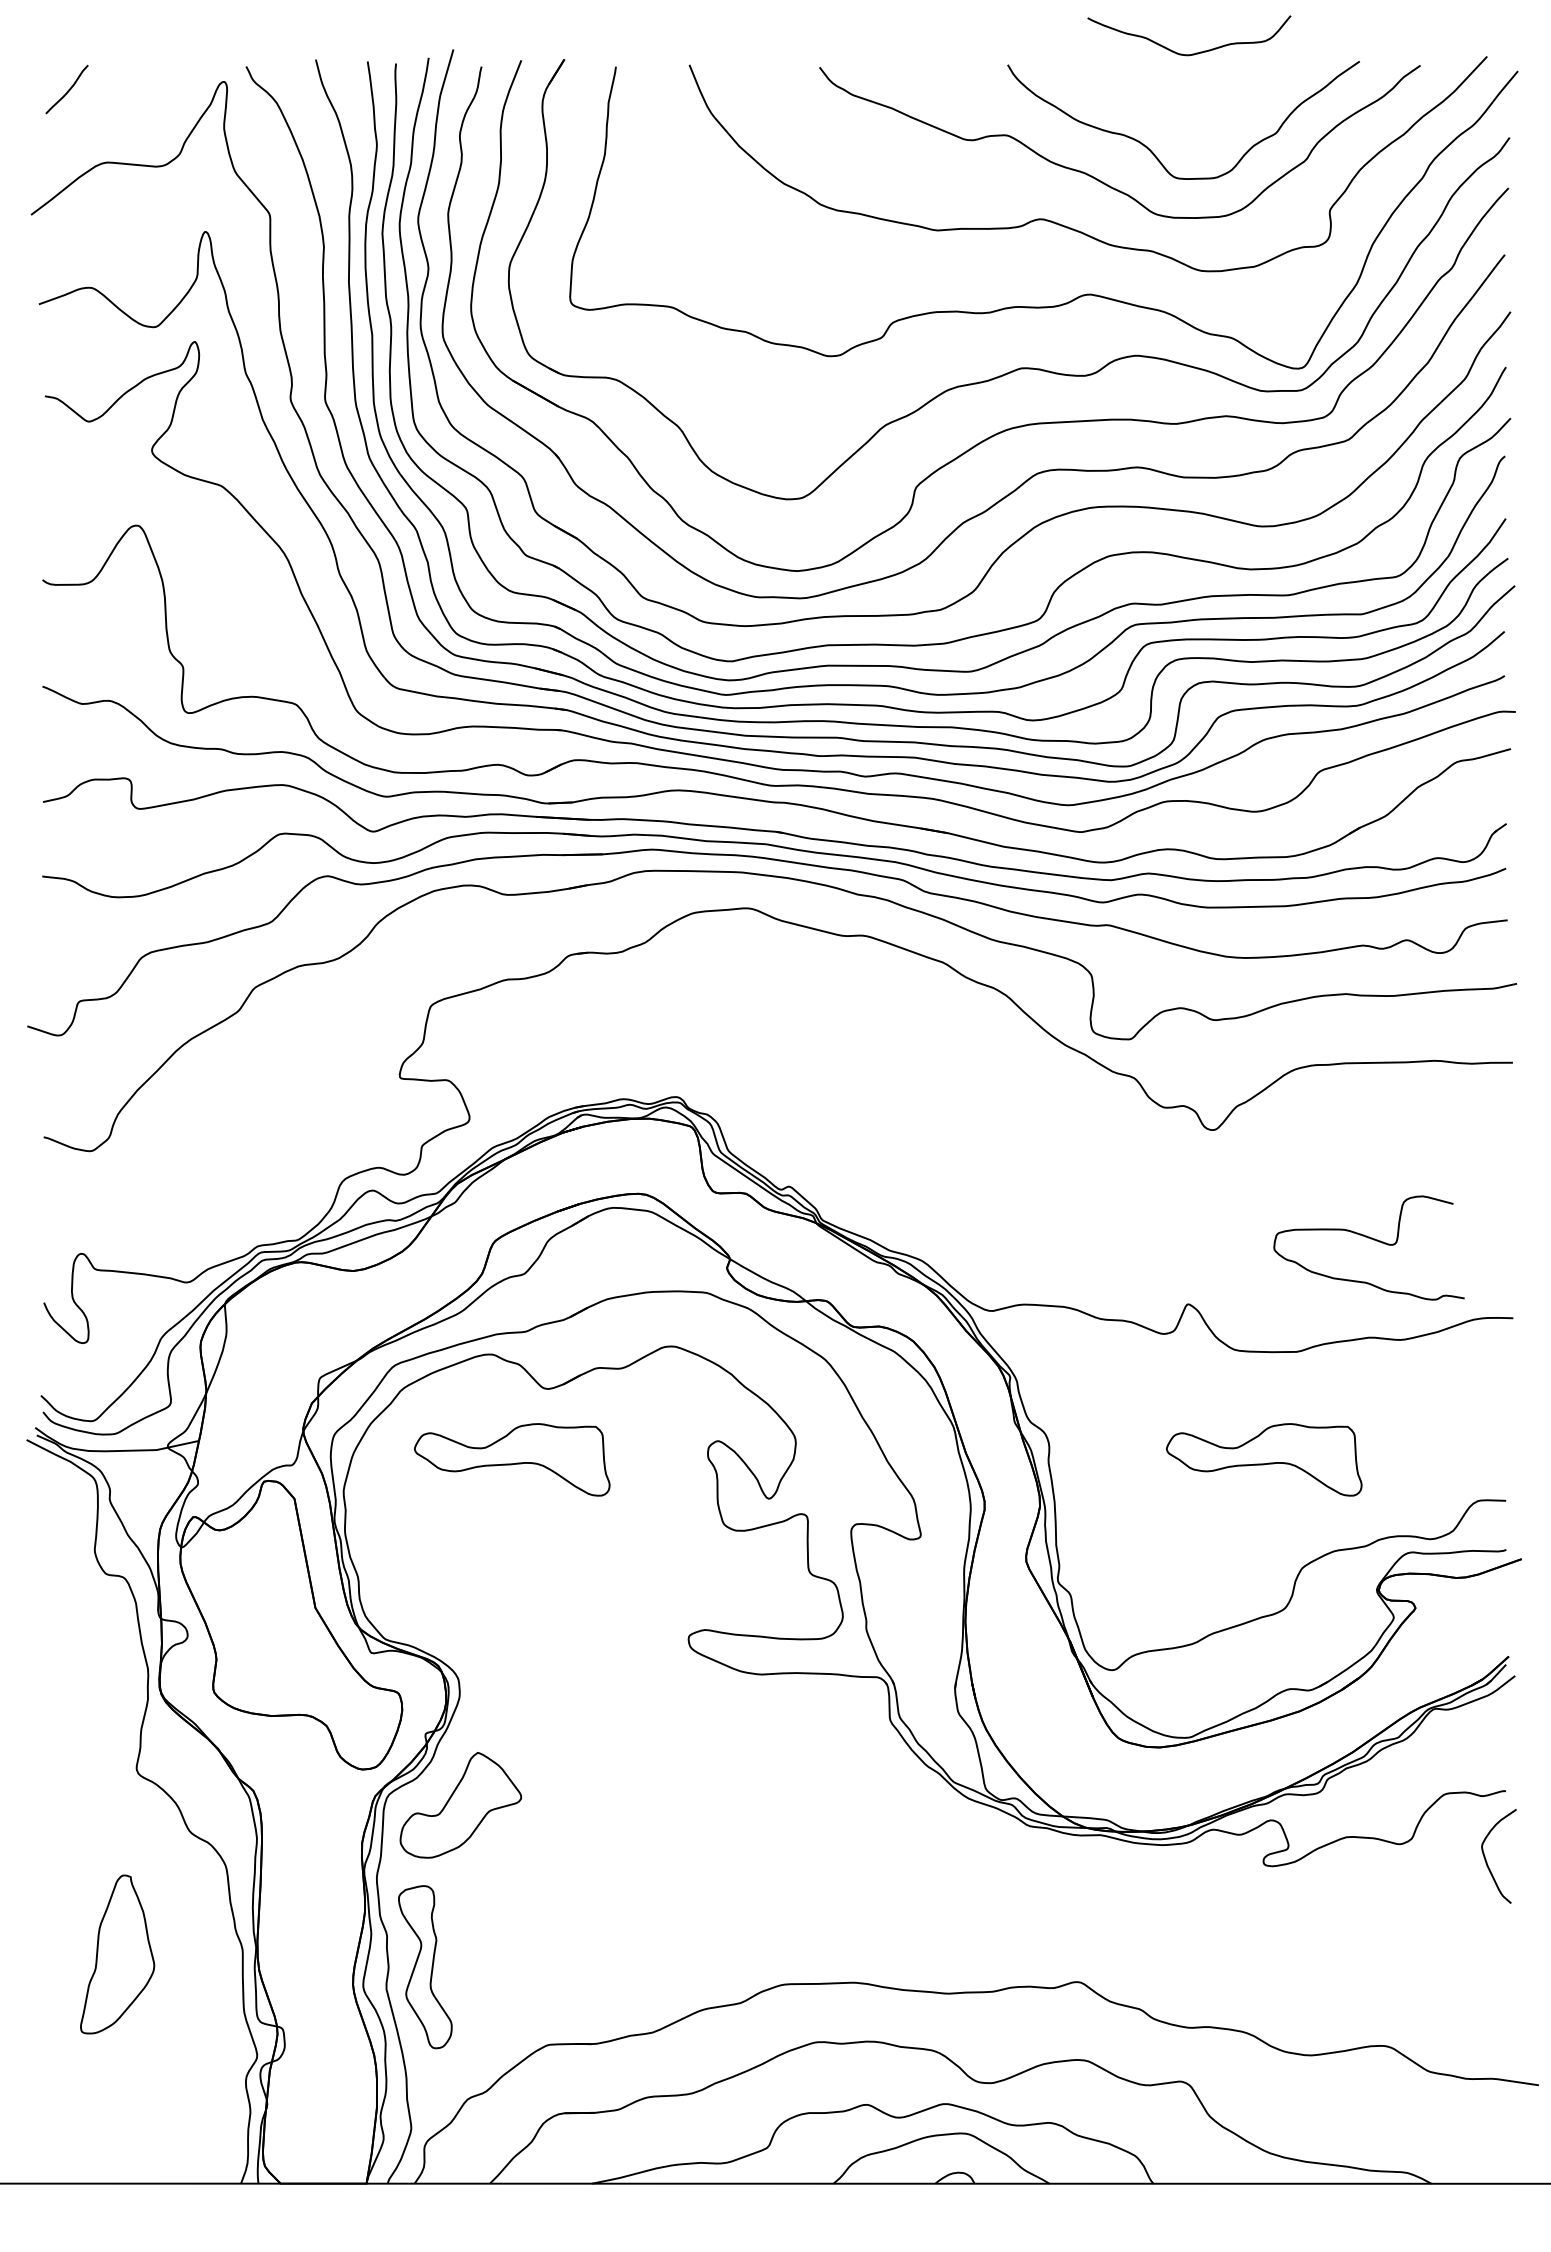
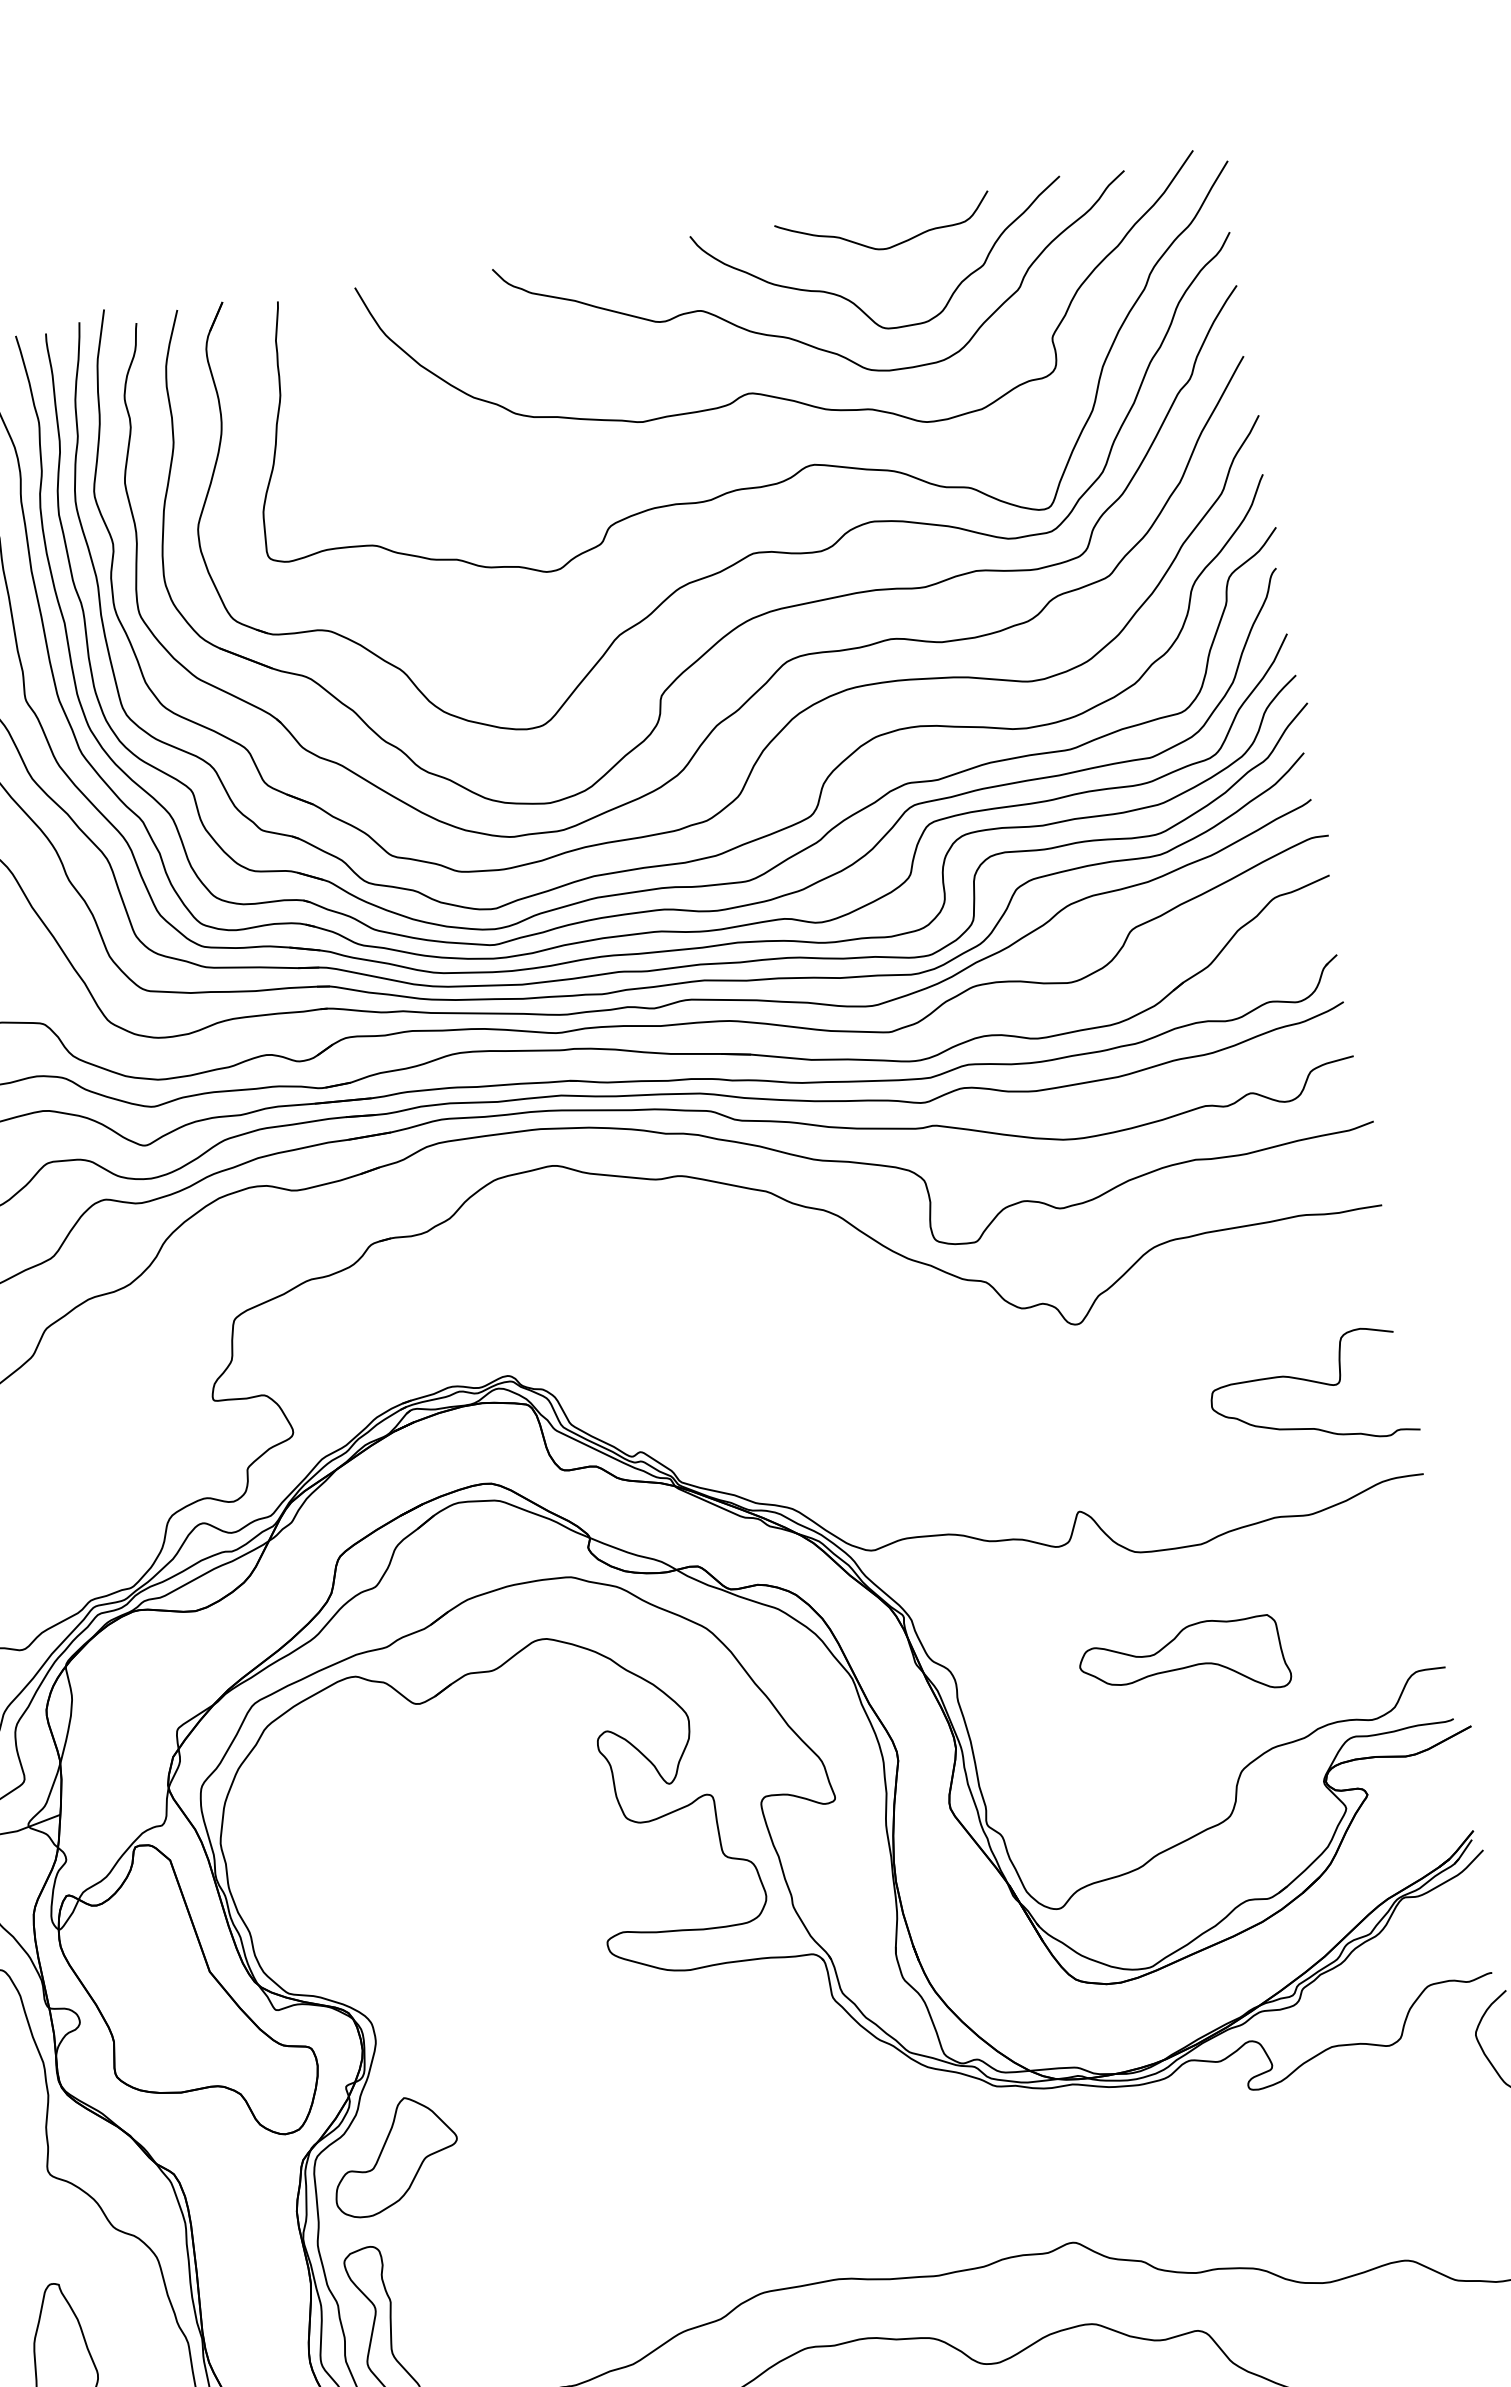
curve: (1192, 53) -> (890, 246), moved
curve: (1371, 1239) -> (1313, 1382), moved
part: (511, 1459) -> (392, 1783), removed

